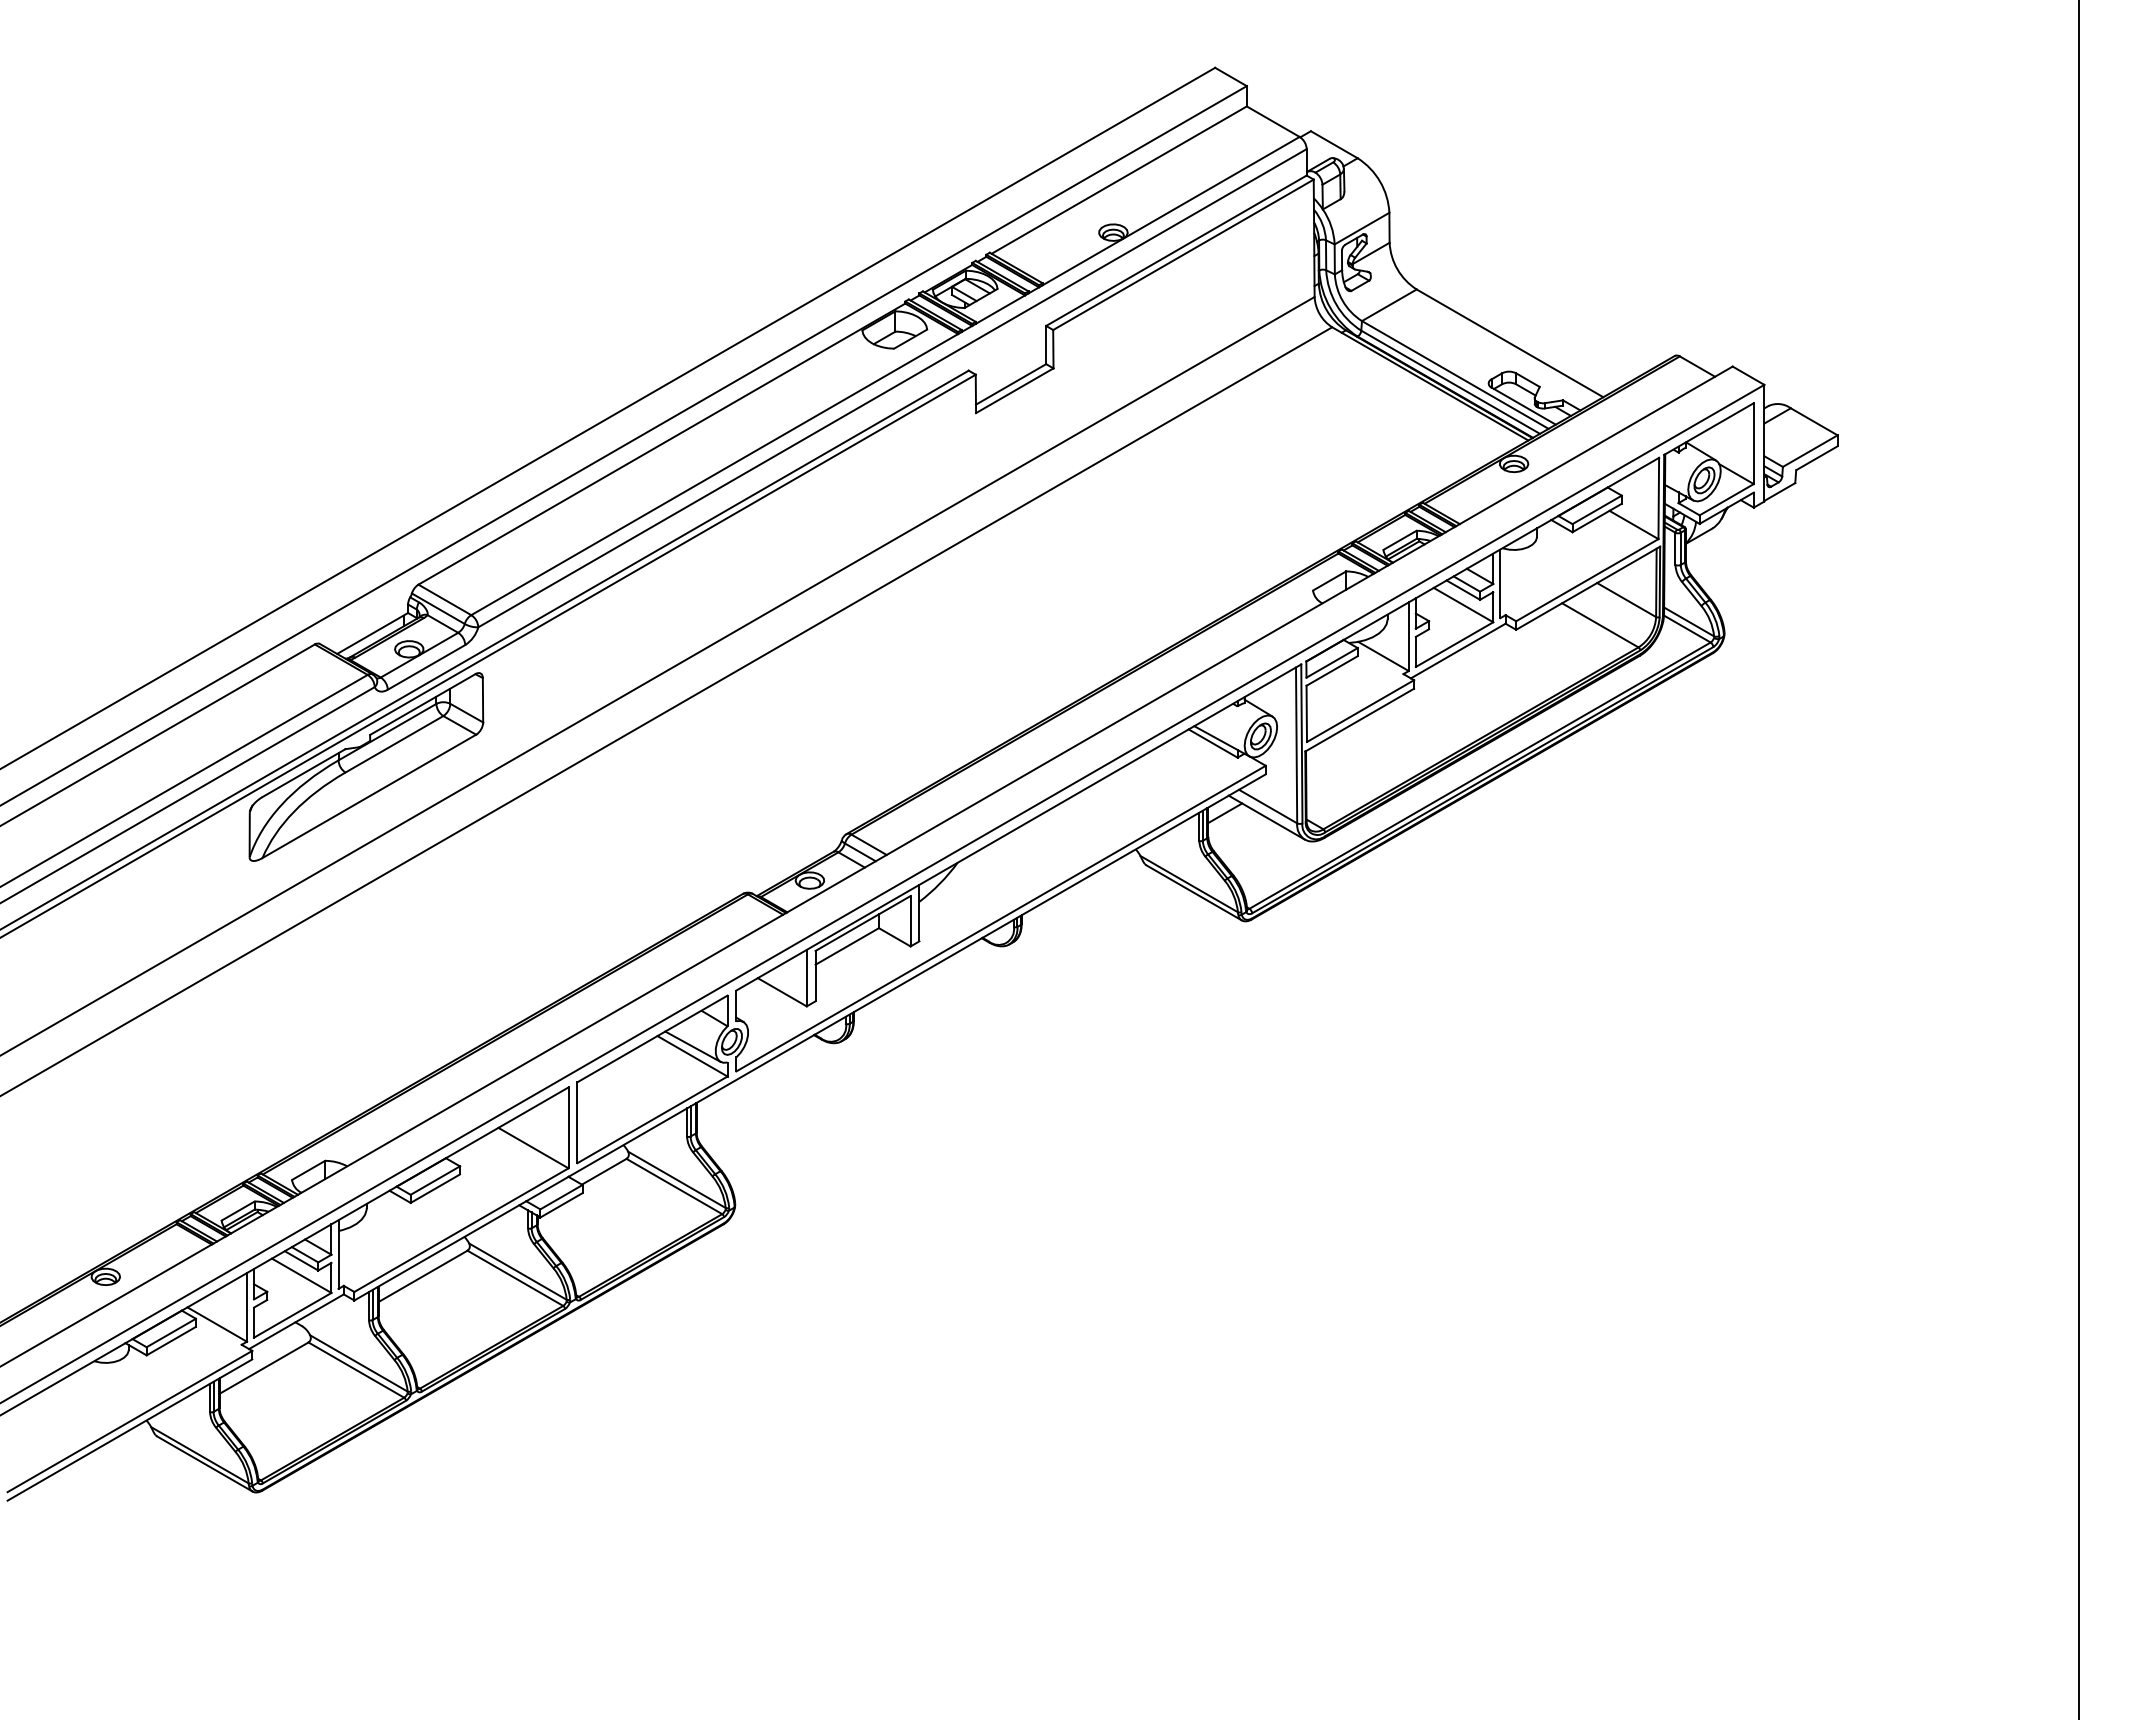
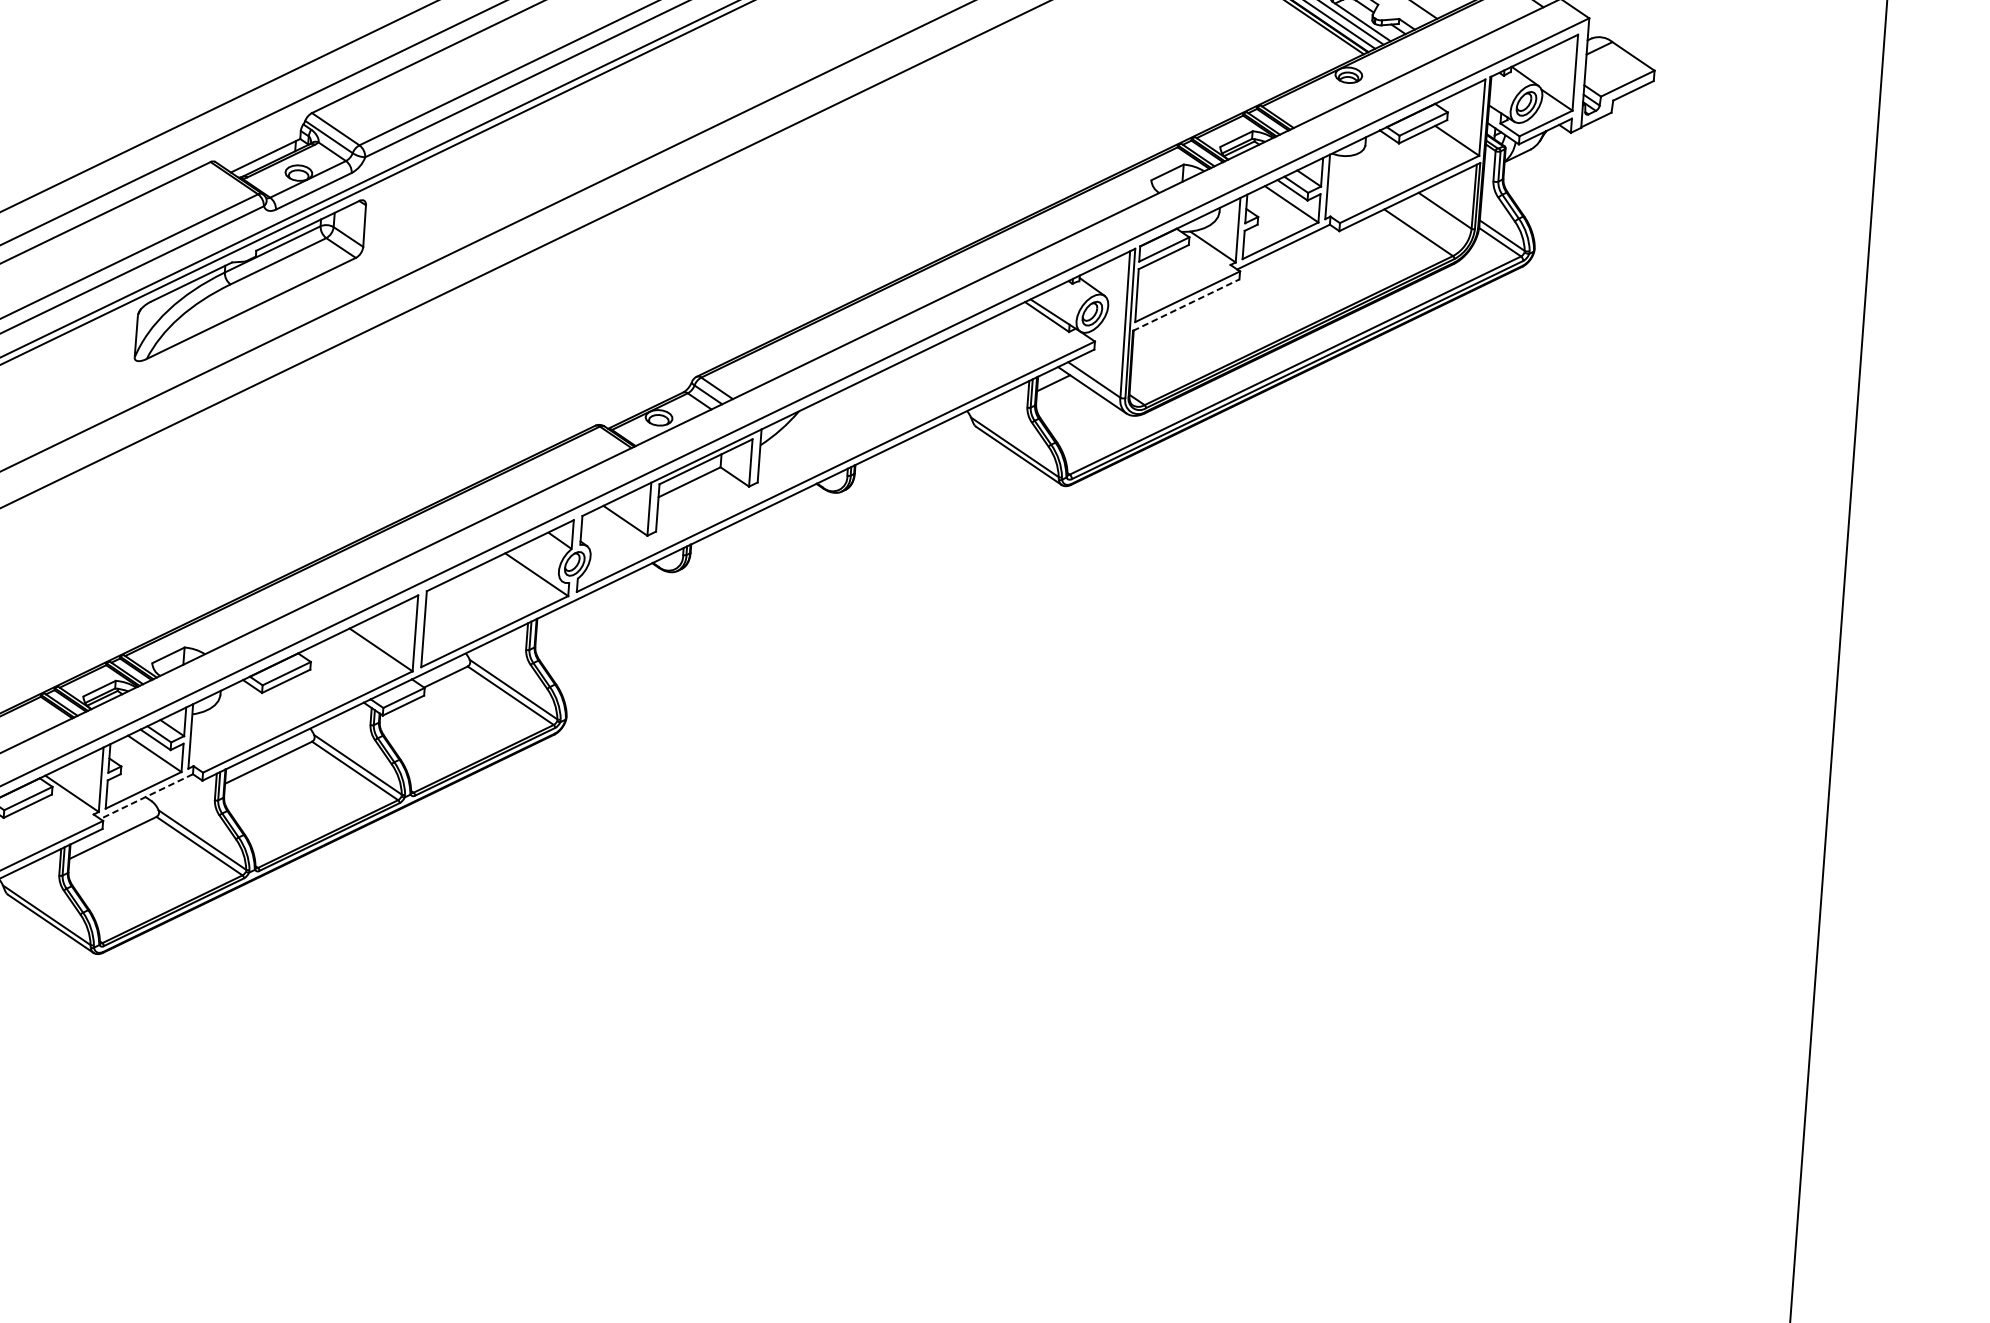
line: (1359, 720) -> (1186, 305), solid -> dashed
line: (692, 1046) -> (537, 565), removed
line: (296, 1321) -> (146, 796), solid -> dashed

